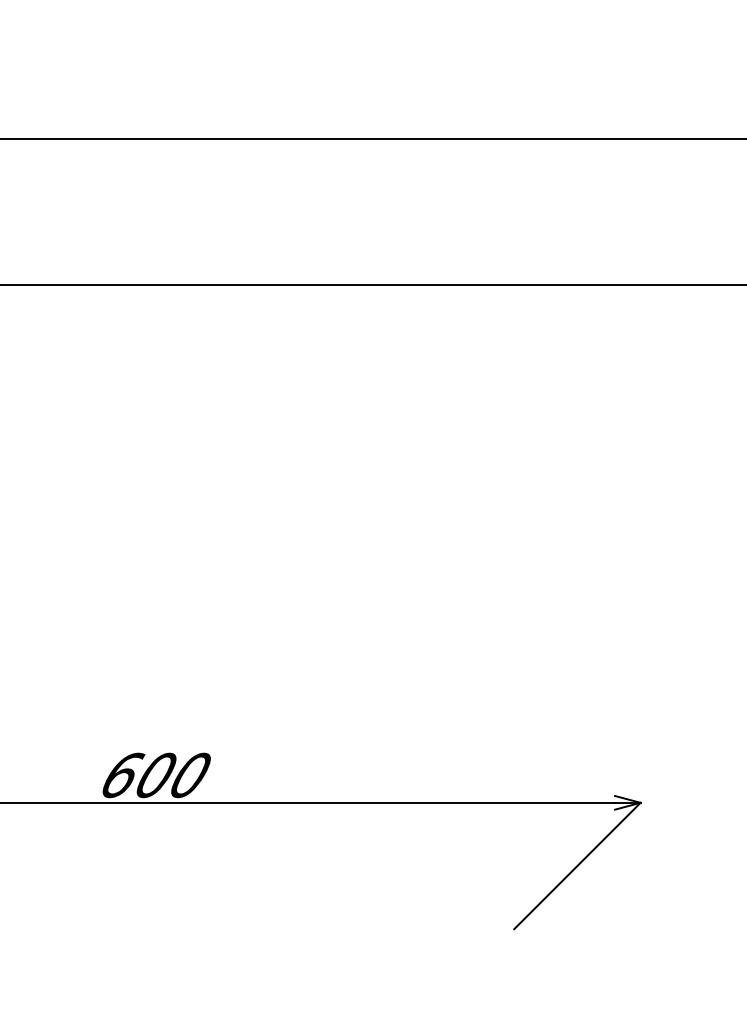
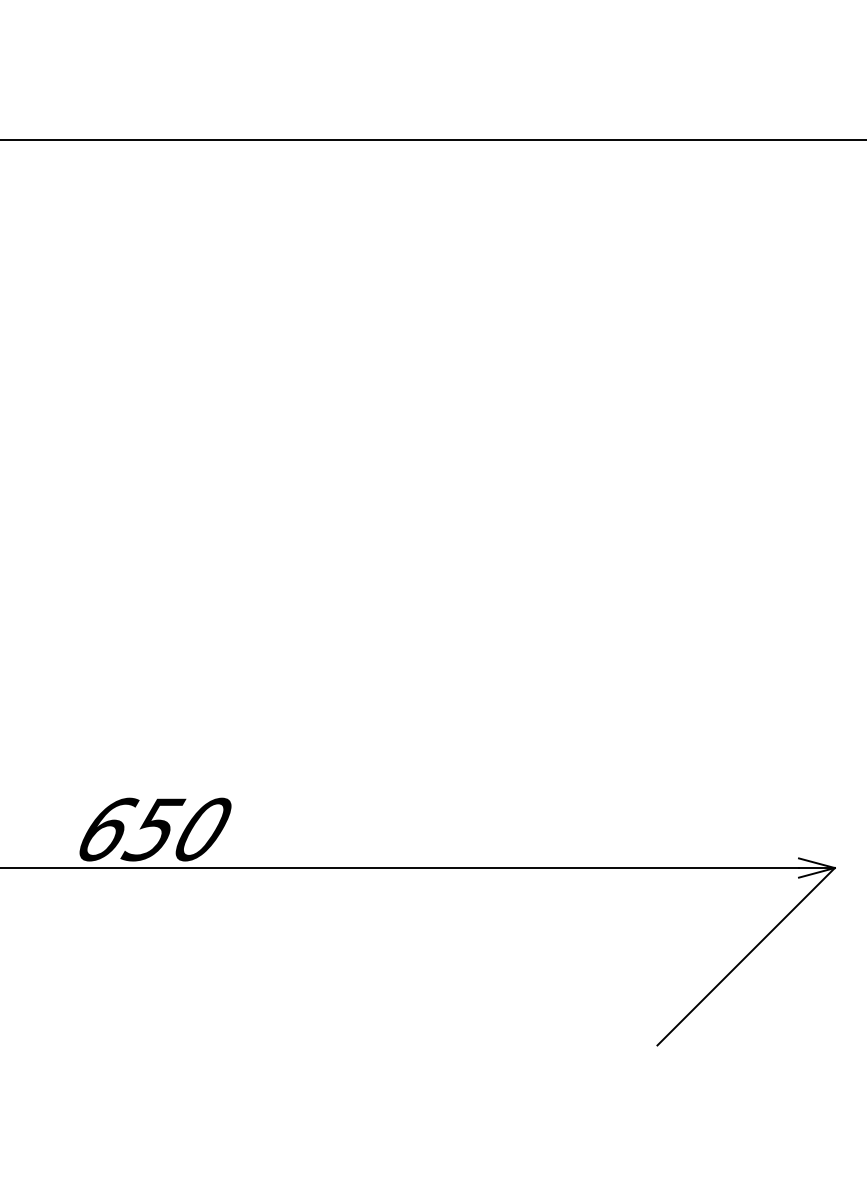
text: (154, 775) -> (152, 829), 600 -> 650

